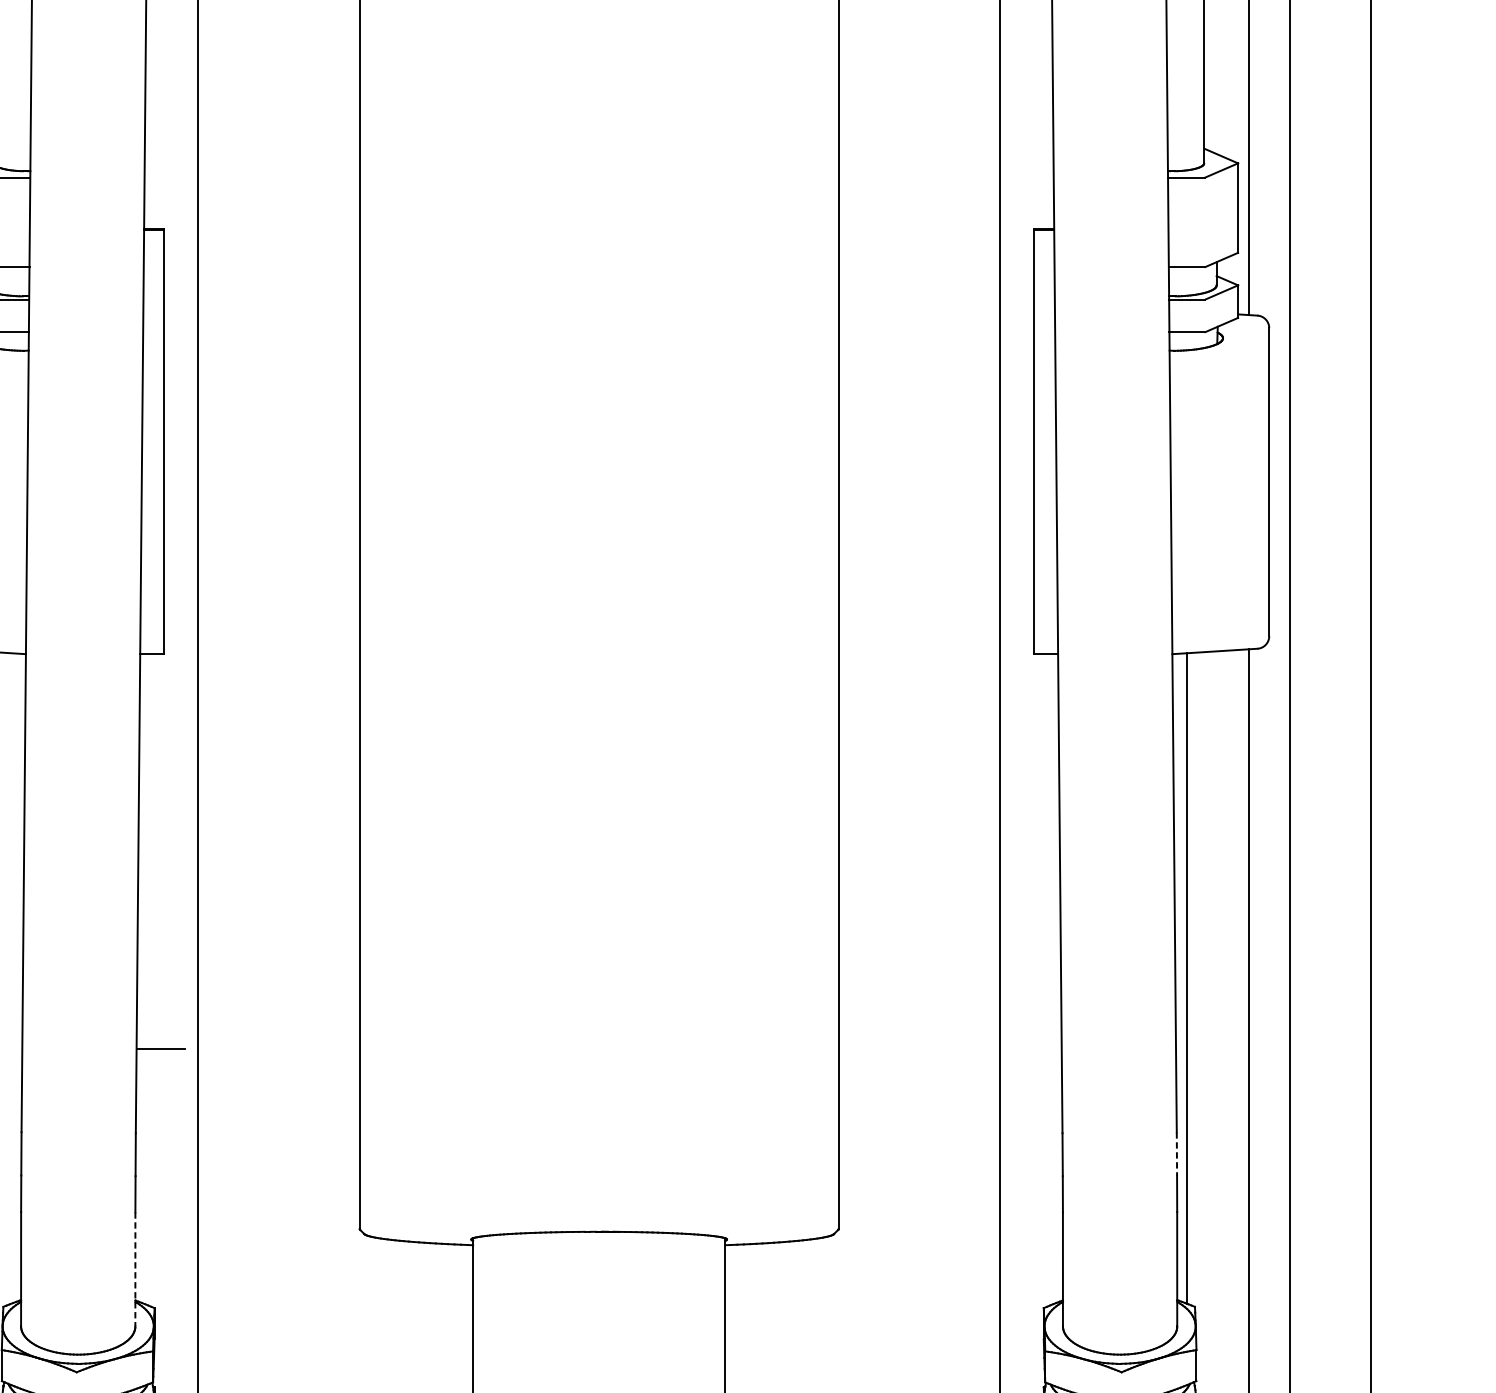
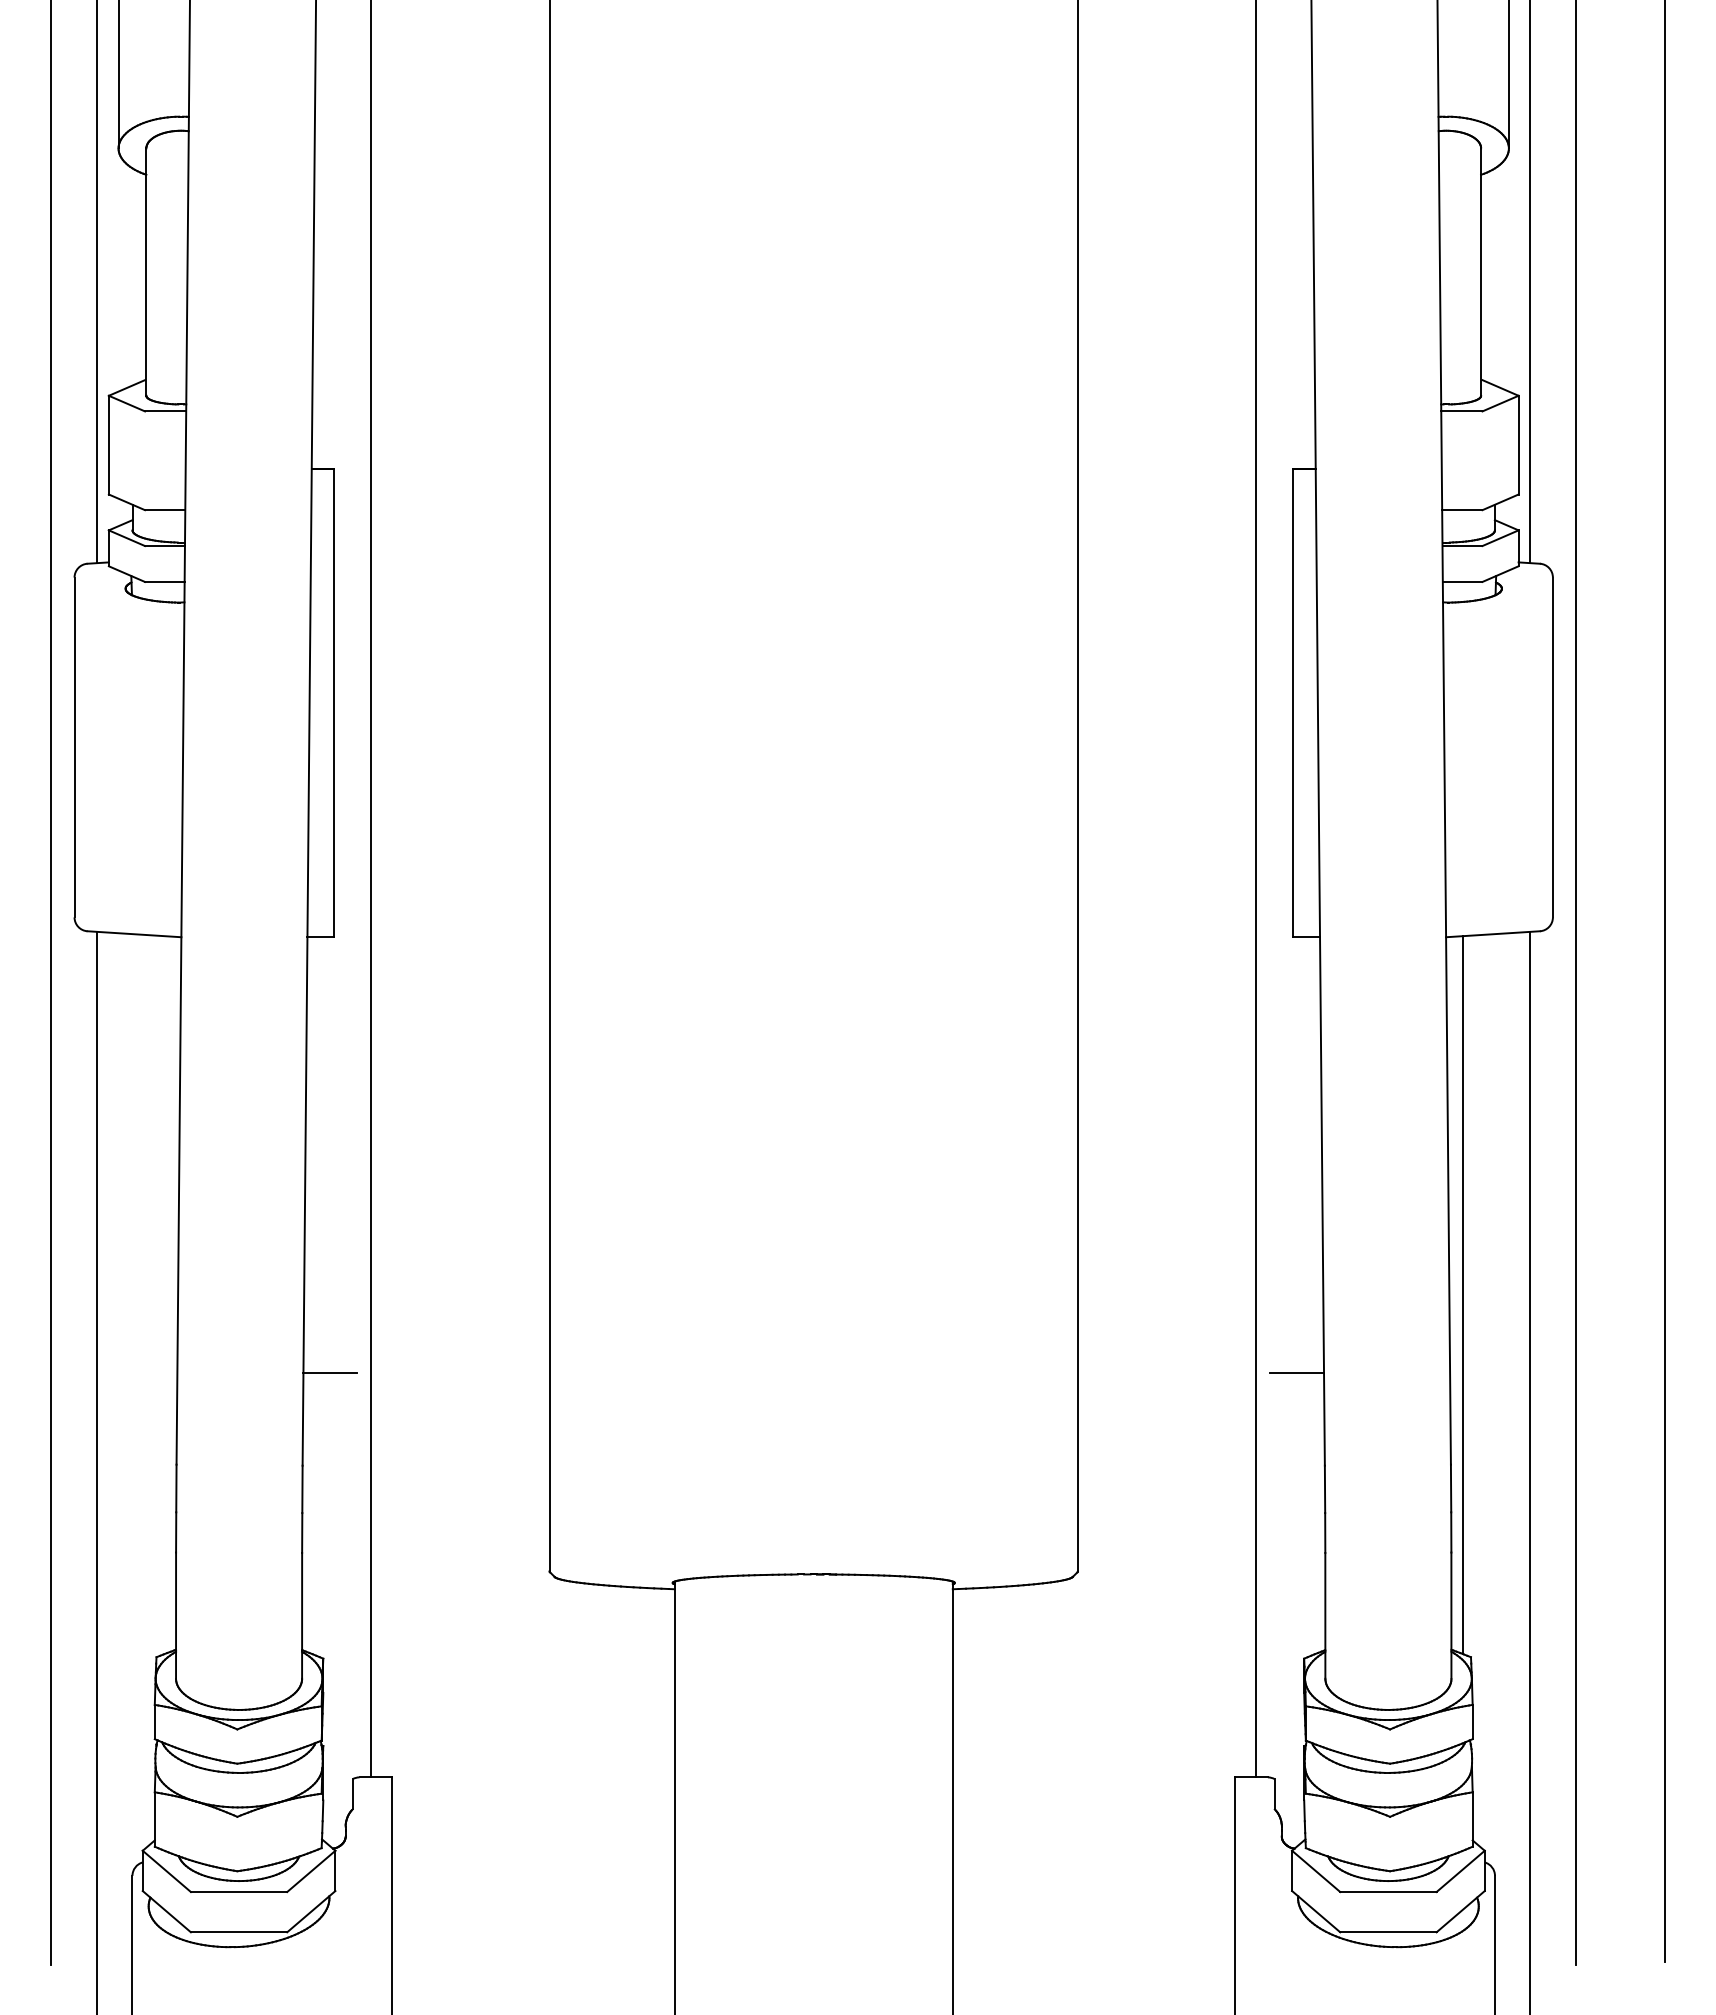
line: (1037, 1048) -> (1297, 1372), added
line: (1177, 1153) -> (1451, 1488), dashed -> solid
line: (135, 1269) -> (302, 1615), dashed -> solid

